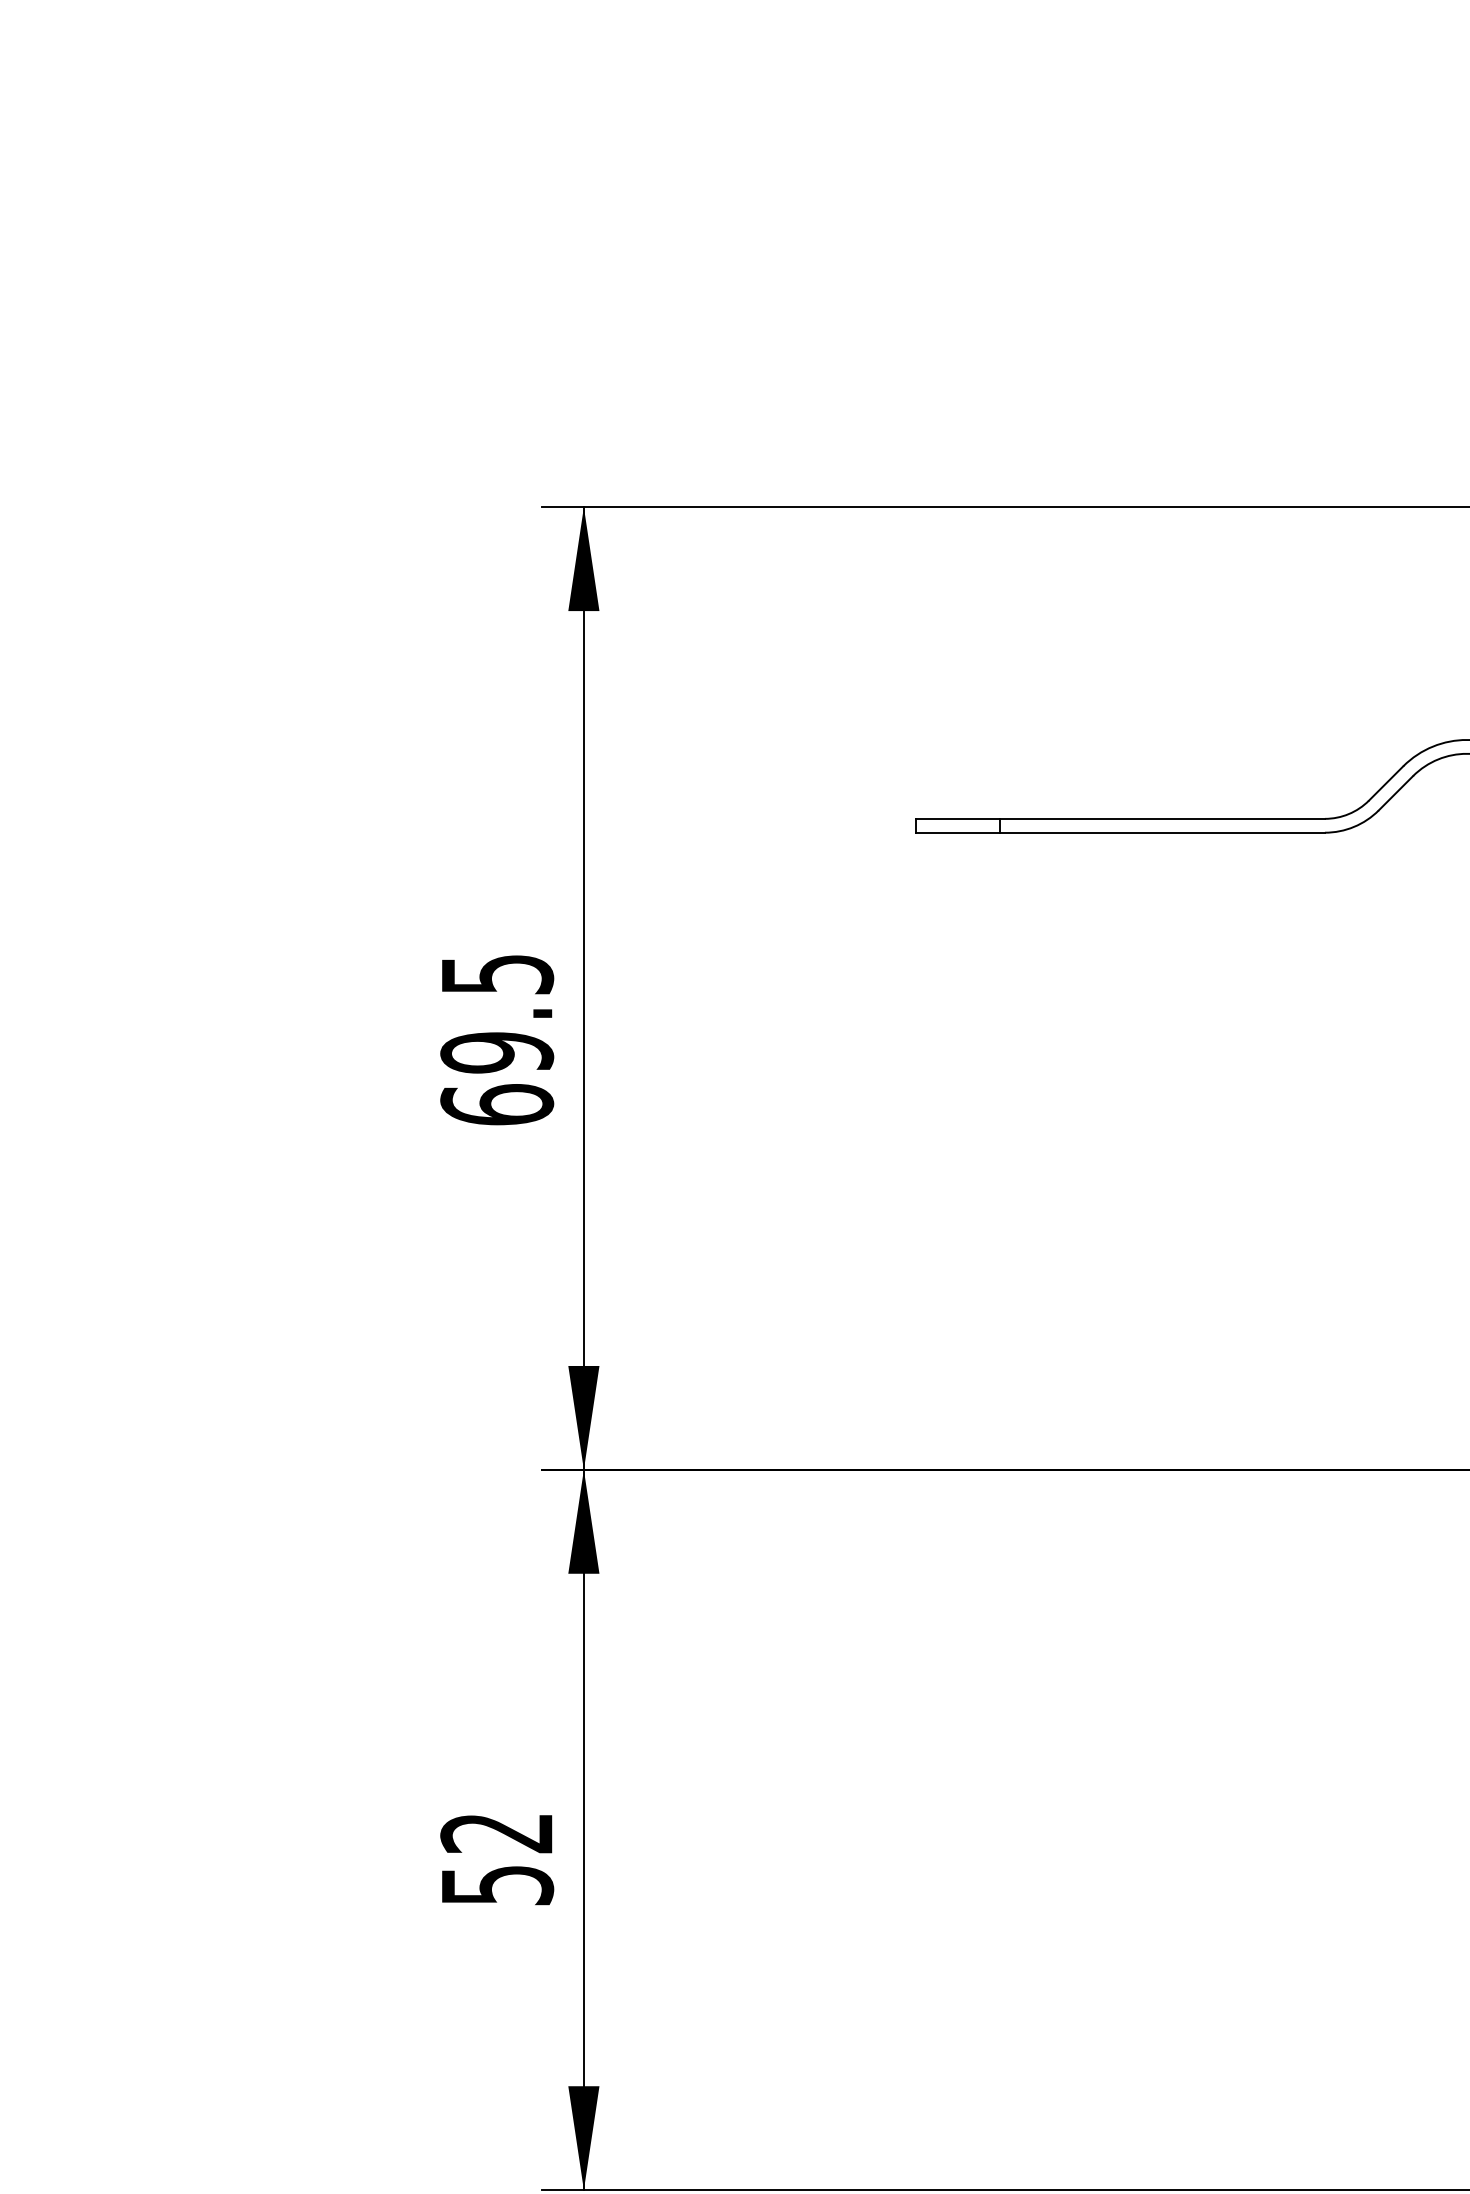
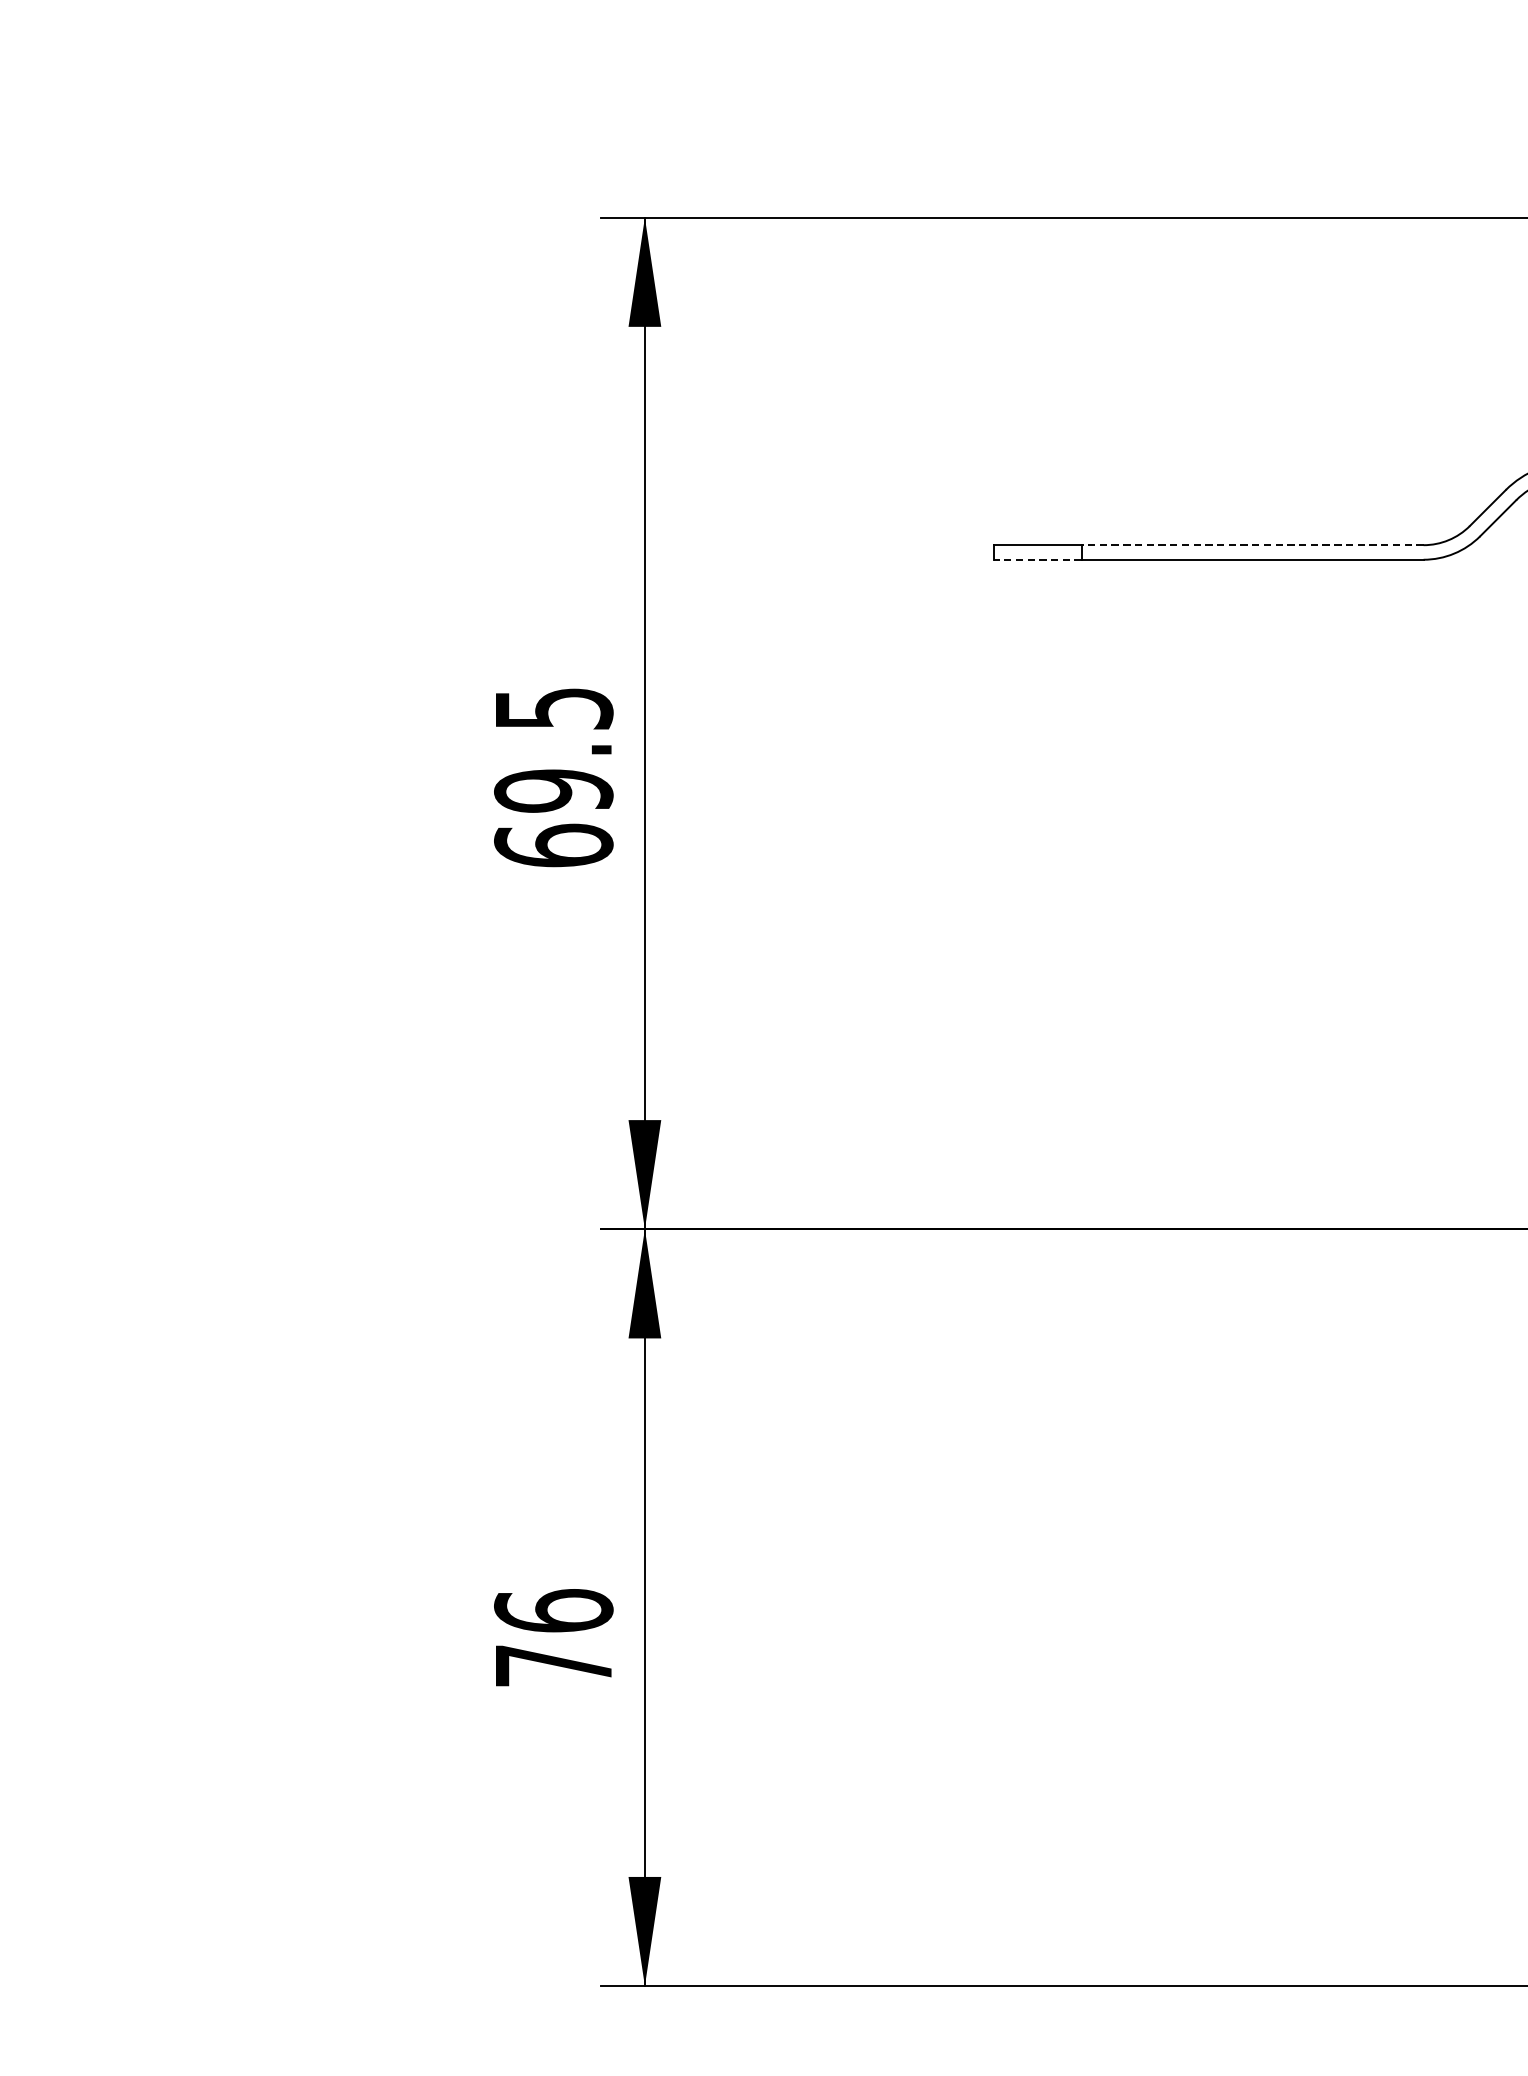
line: (1162, 818) -> (1252, 544), solid -> dashed
line: (957, 832) -> (1037, 559), solid -> dashed
text: (497, 1858) -> (554, 1637), 52 -> 76

